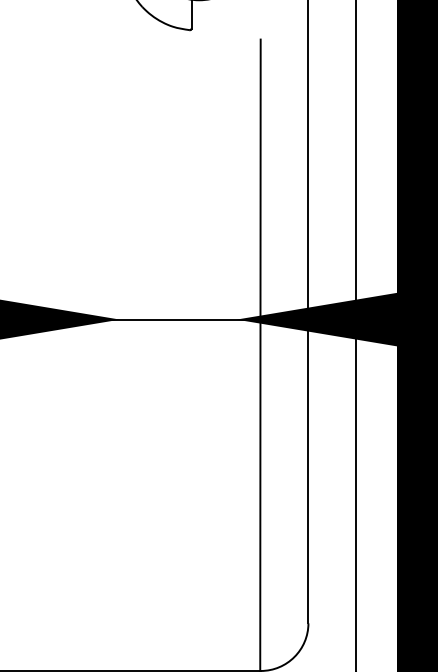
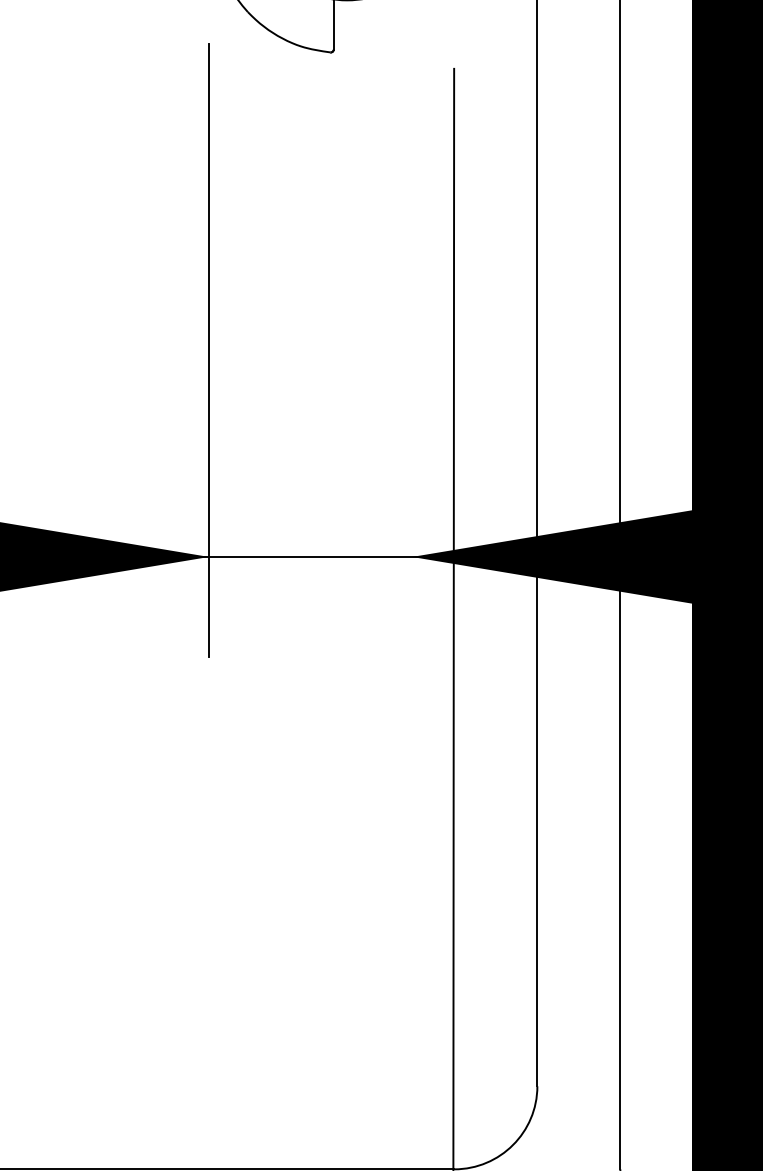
line: (120, 200) -> (209, 349), added

